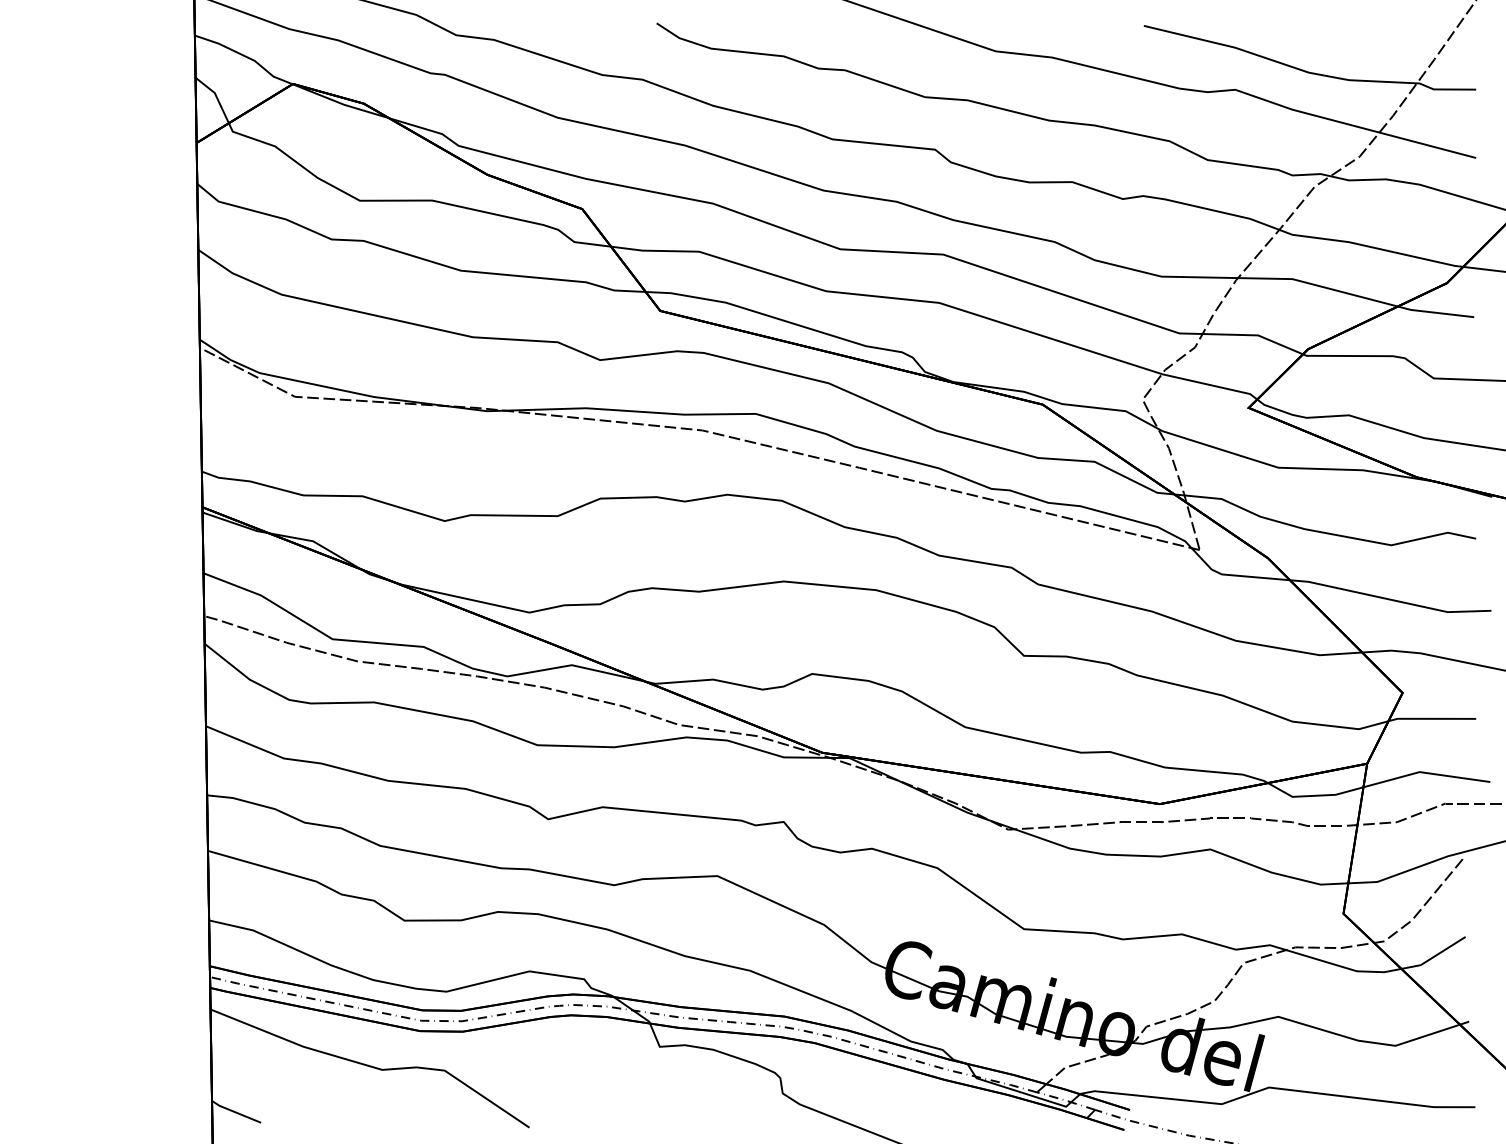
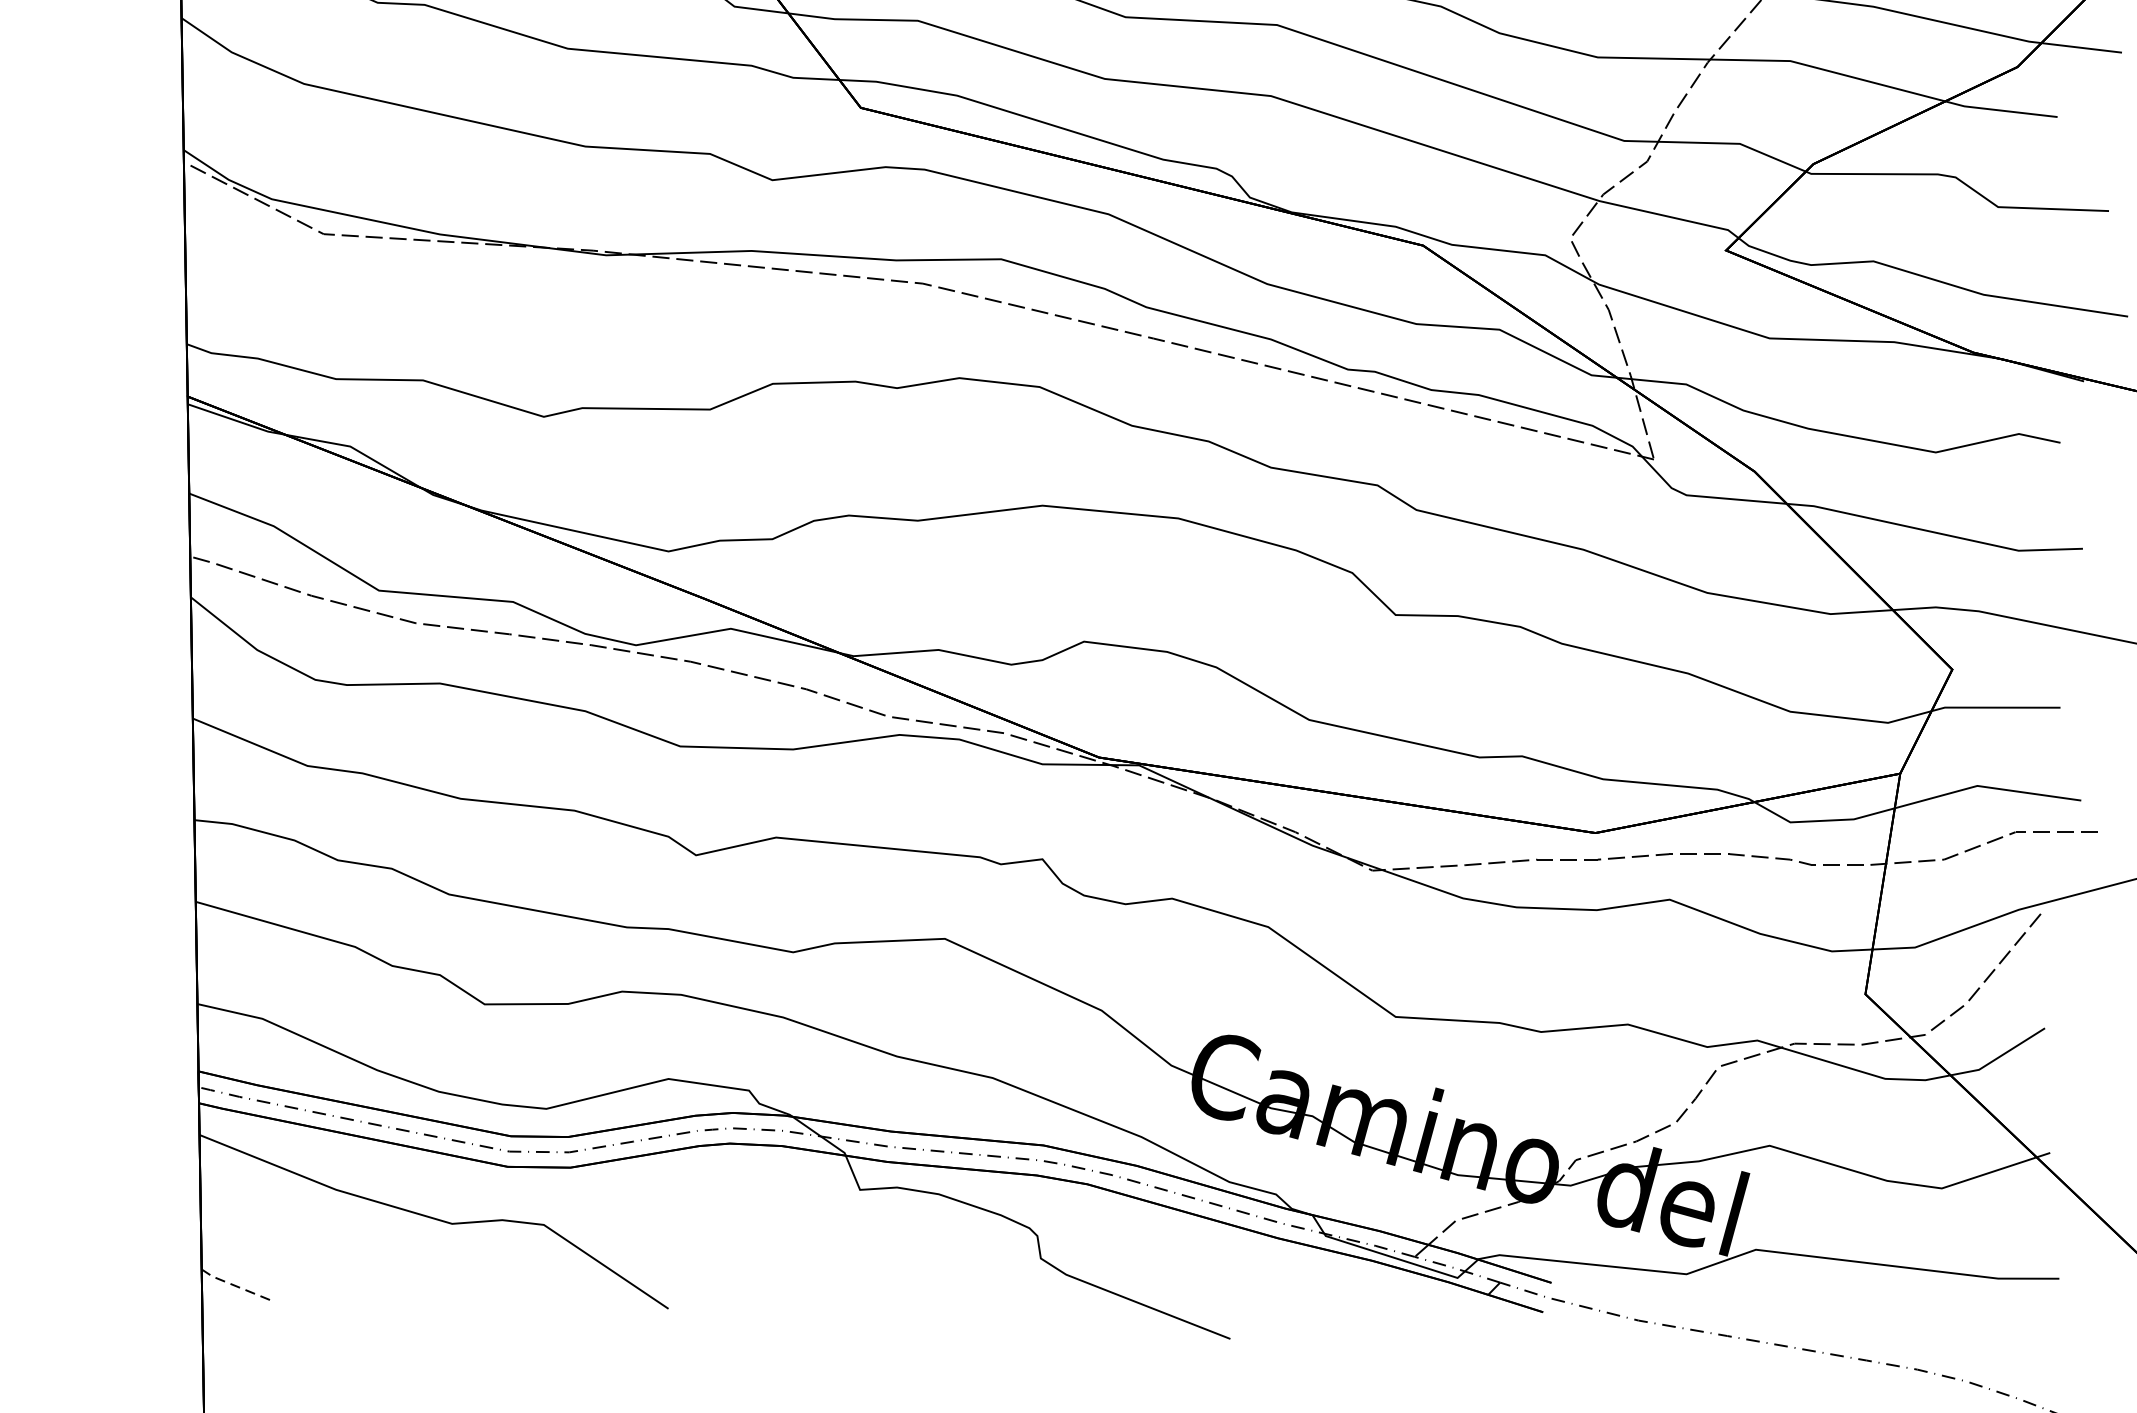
line: (235, 1112) -> (236, 1286), solid -> dashed

